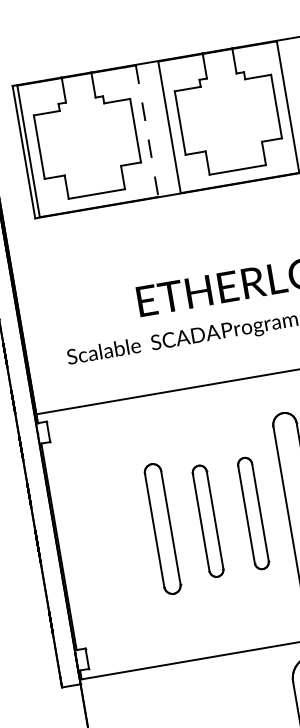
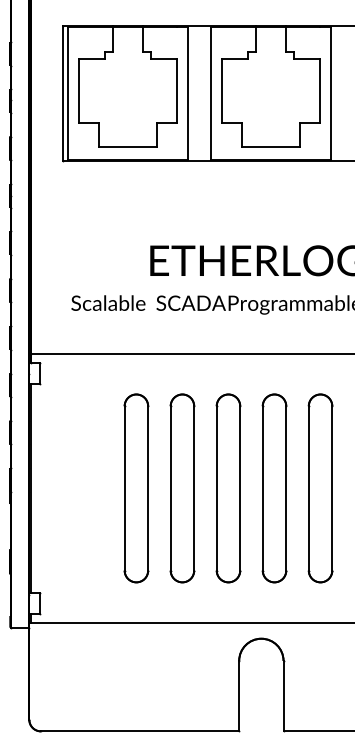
line: (147, 130) -> (188, 93), dashed -> solid
part: (253, 513) -> (228, 488), size x1.67
part: (208, 521) -> (182, 488), size x1.67
part: (162, 529) -> (136, 488), size x1.43

